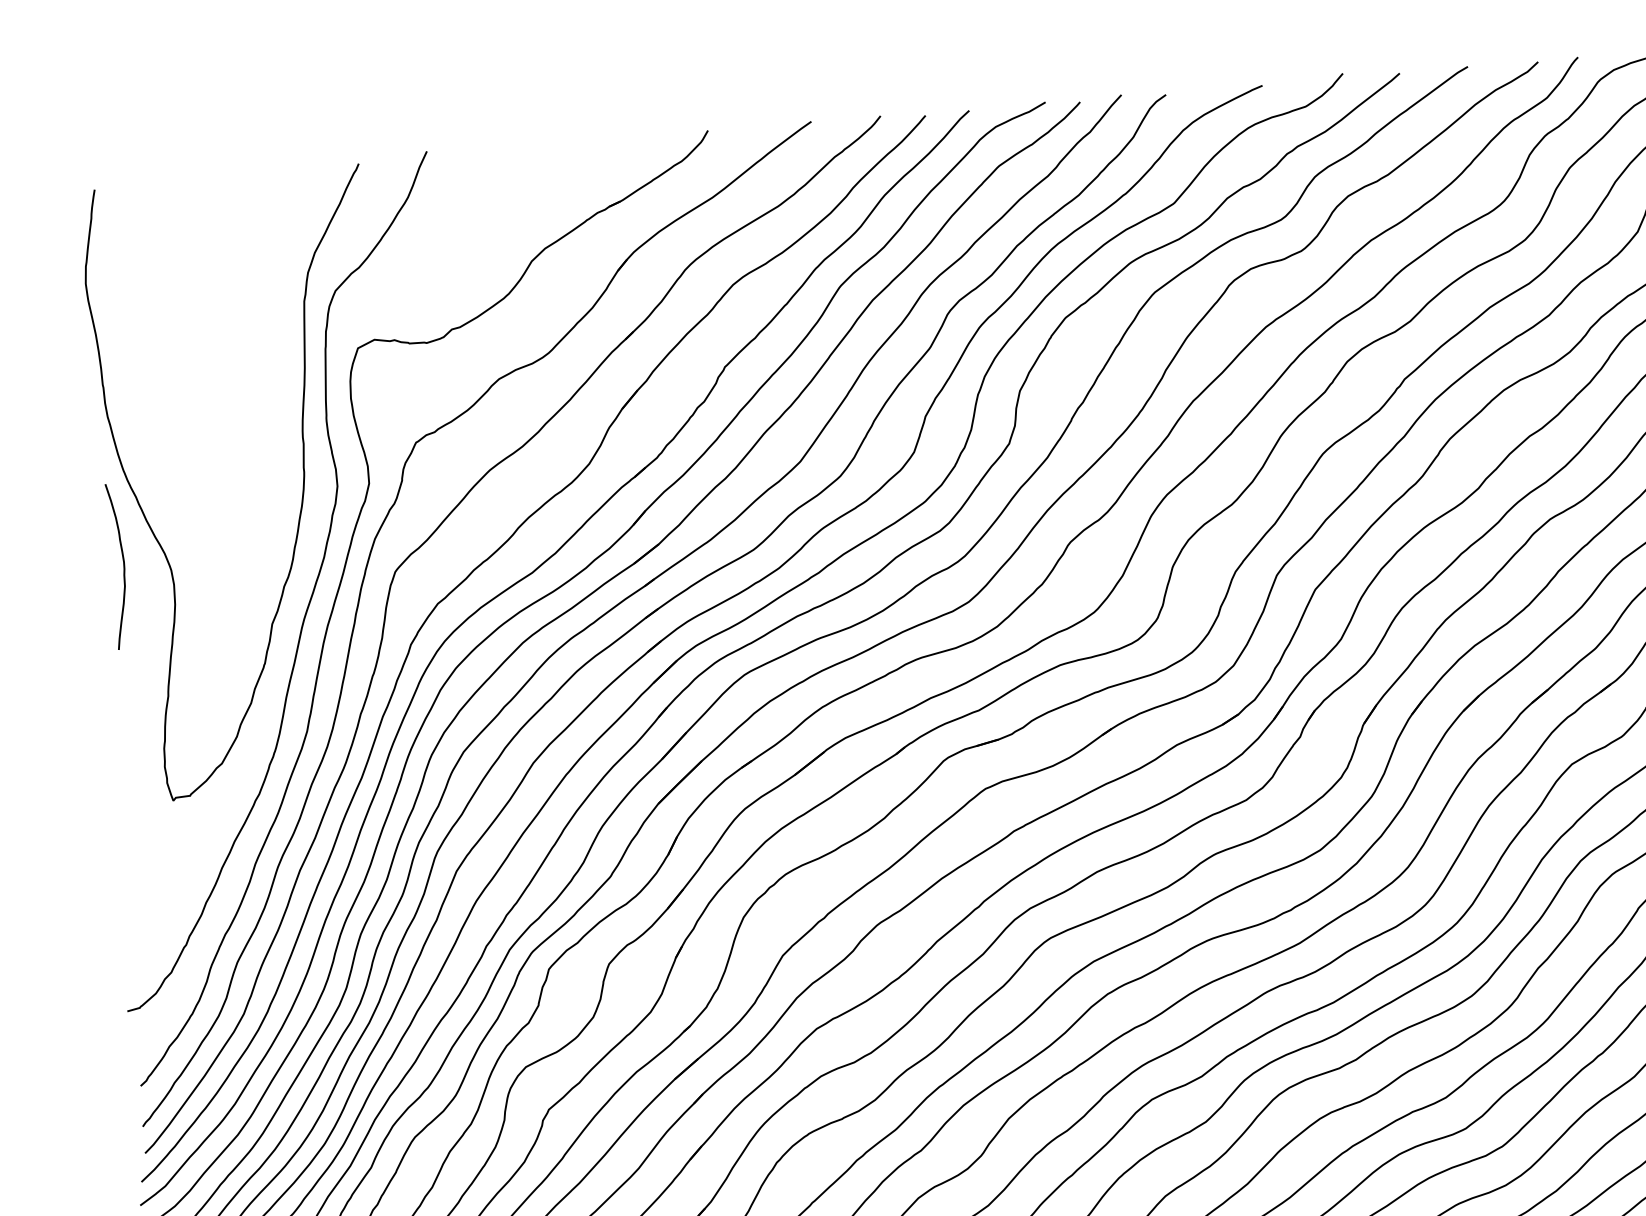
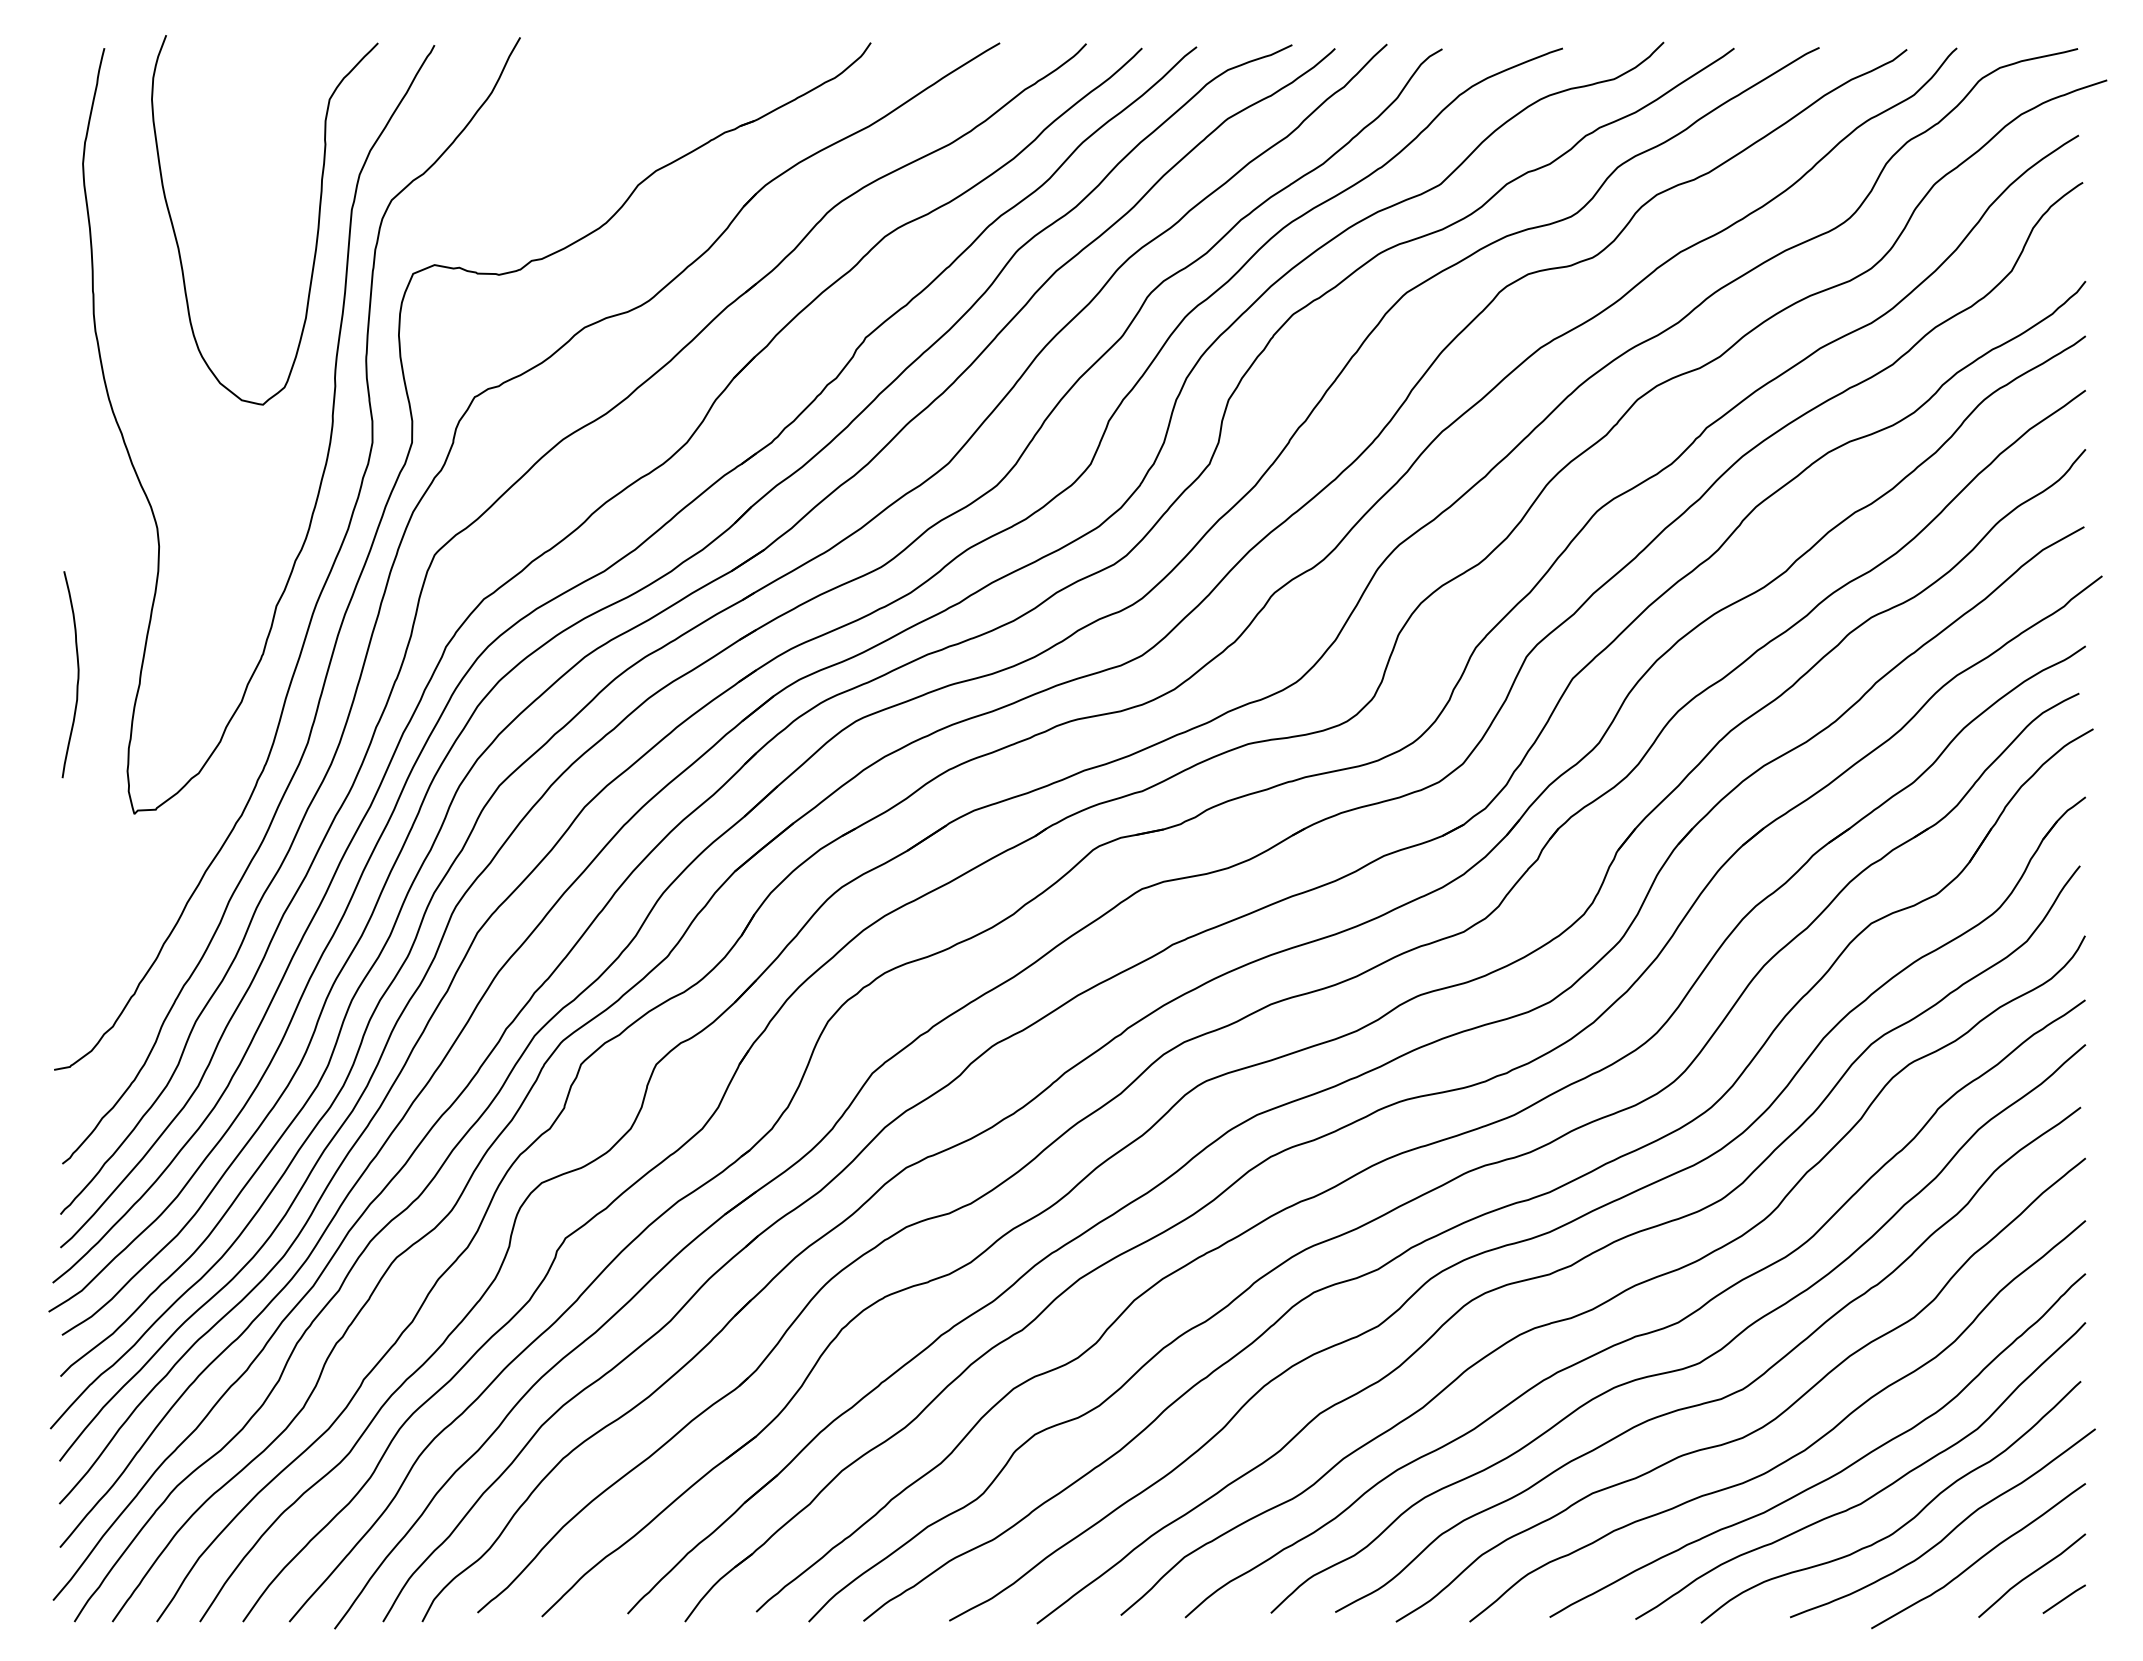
curve: (277, 315) -> (317, 224), added
curve: (123, 565) -> (77, 674), moved

